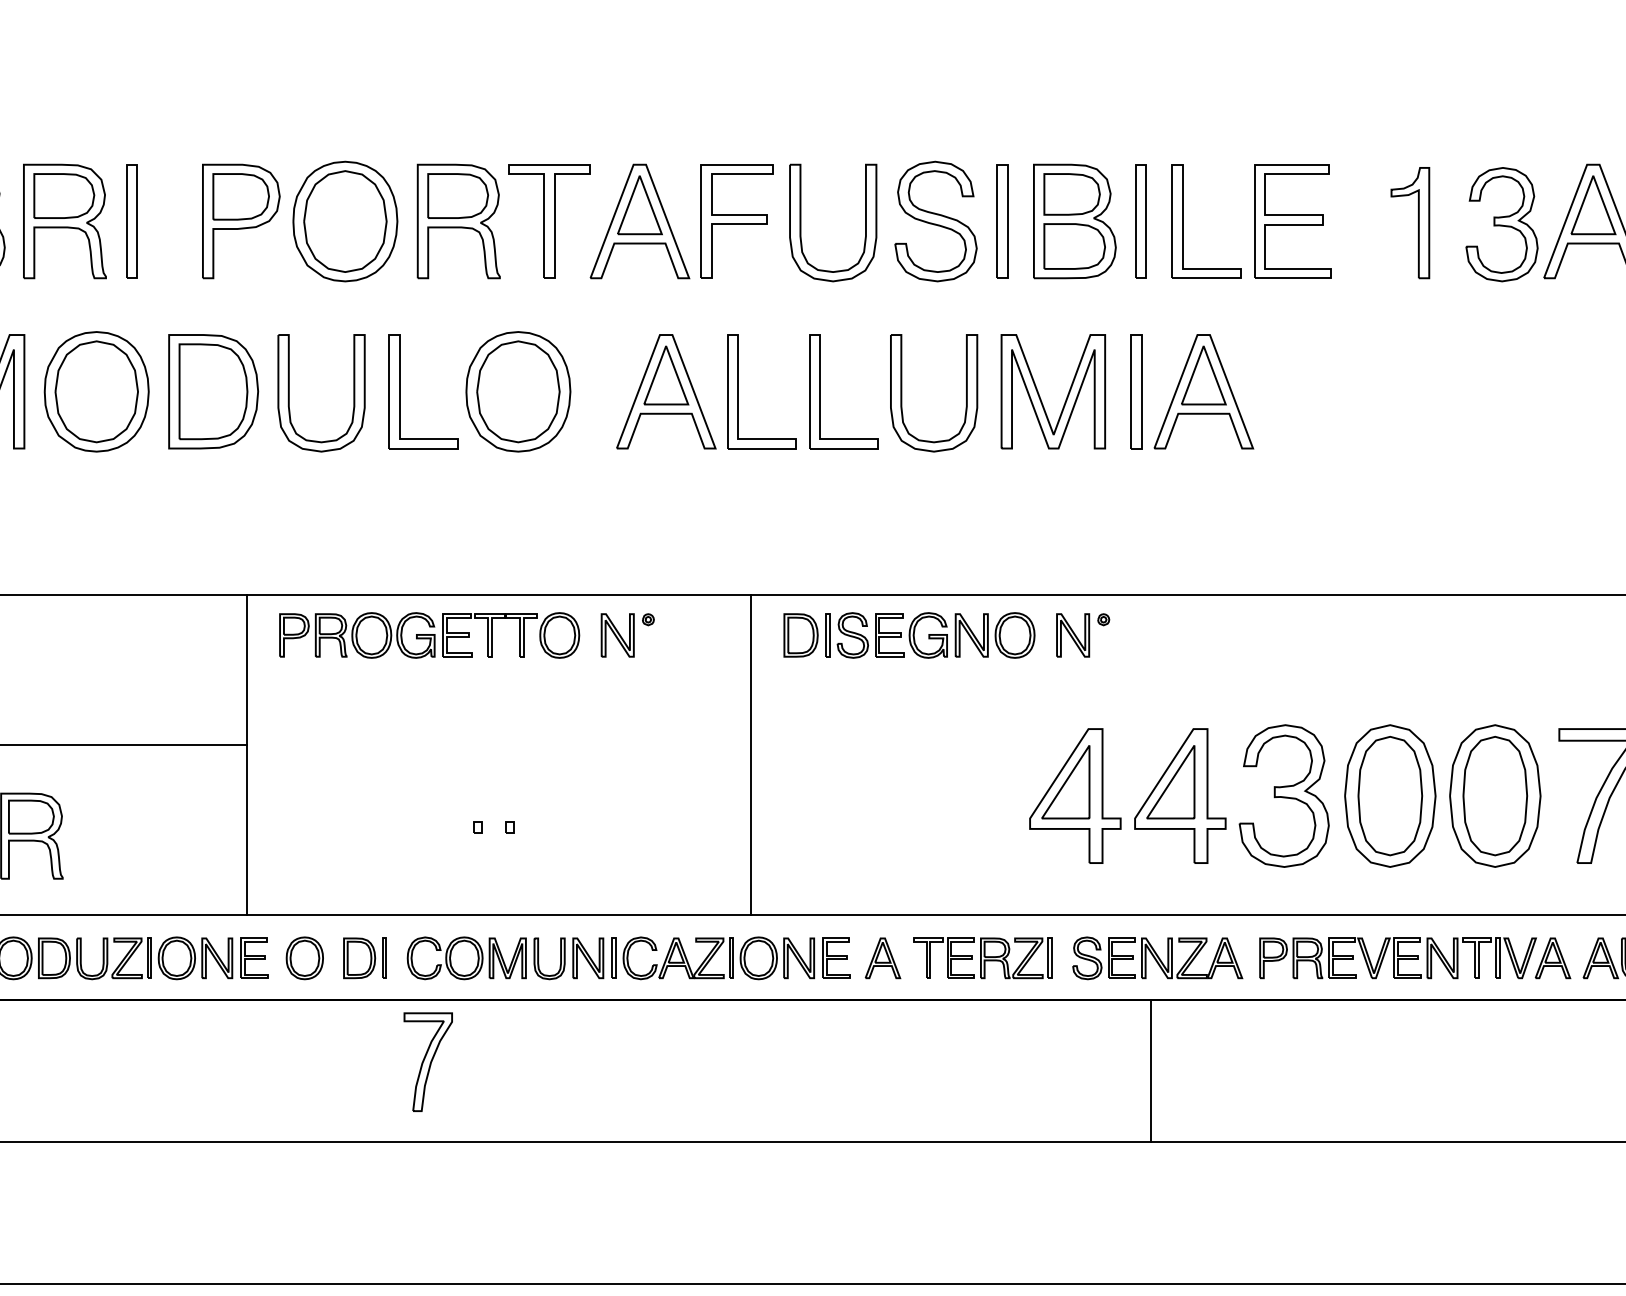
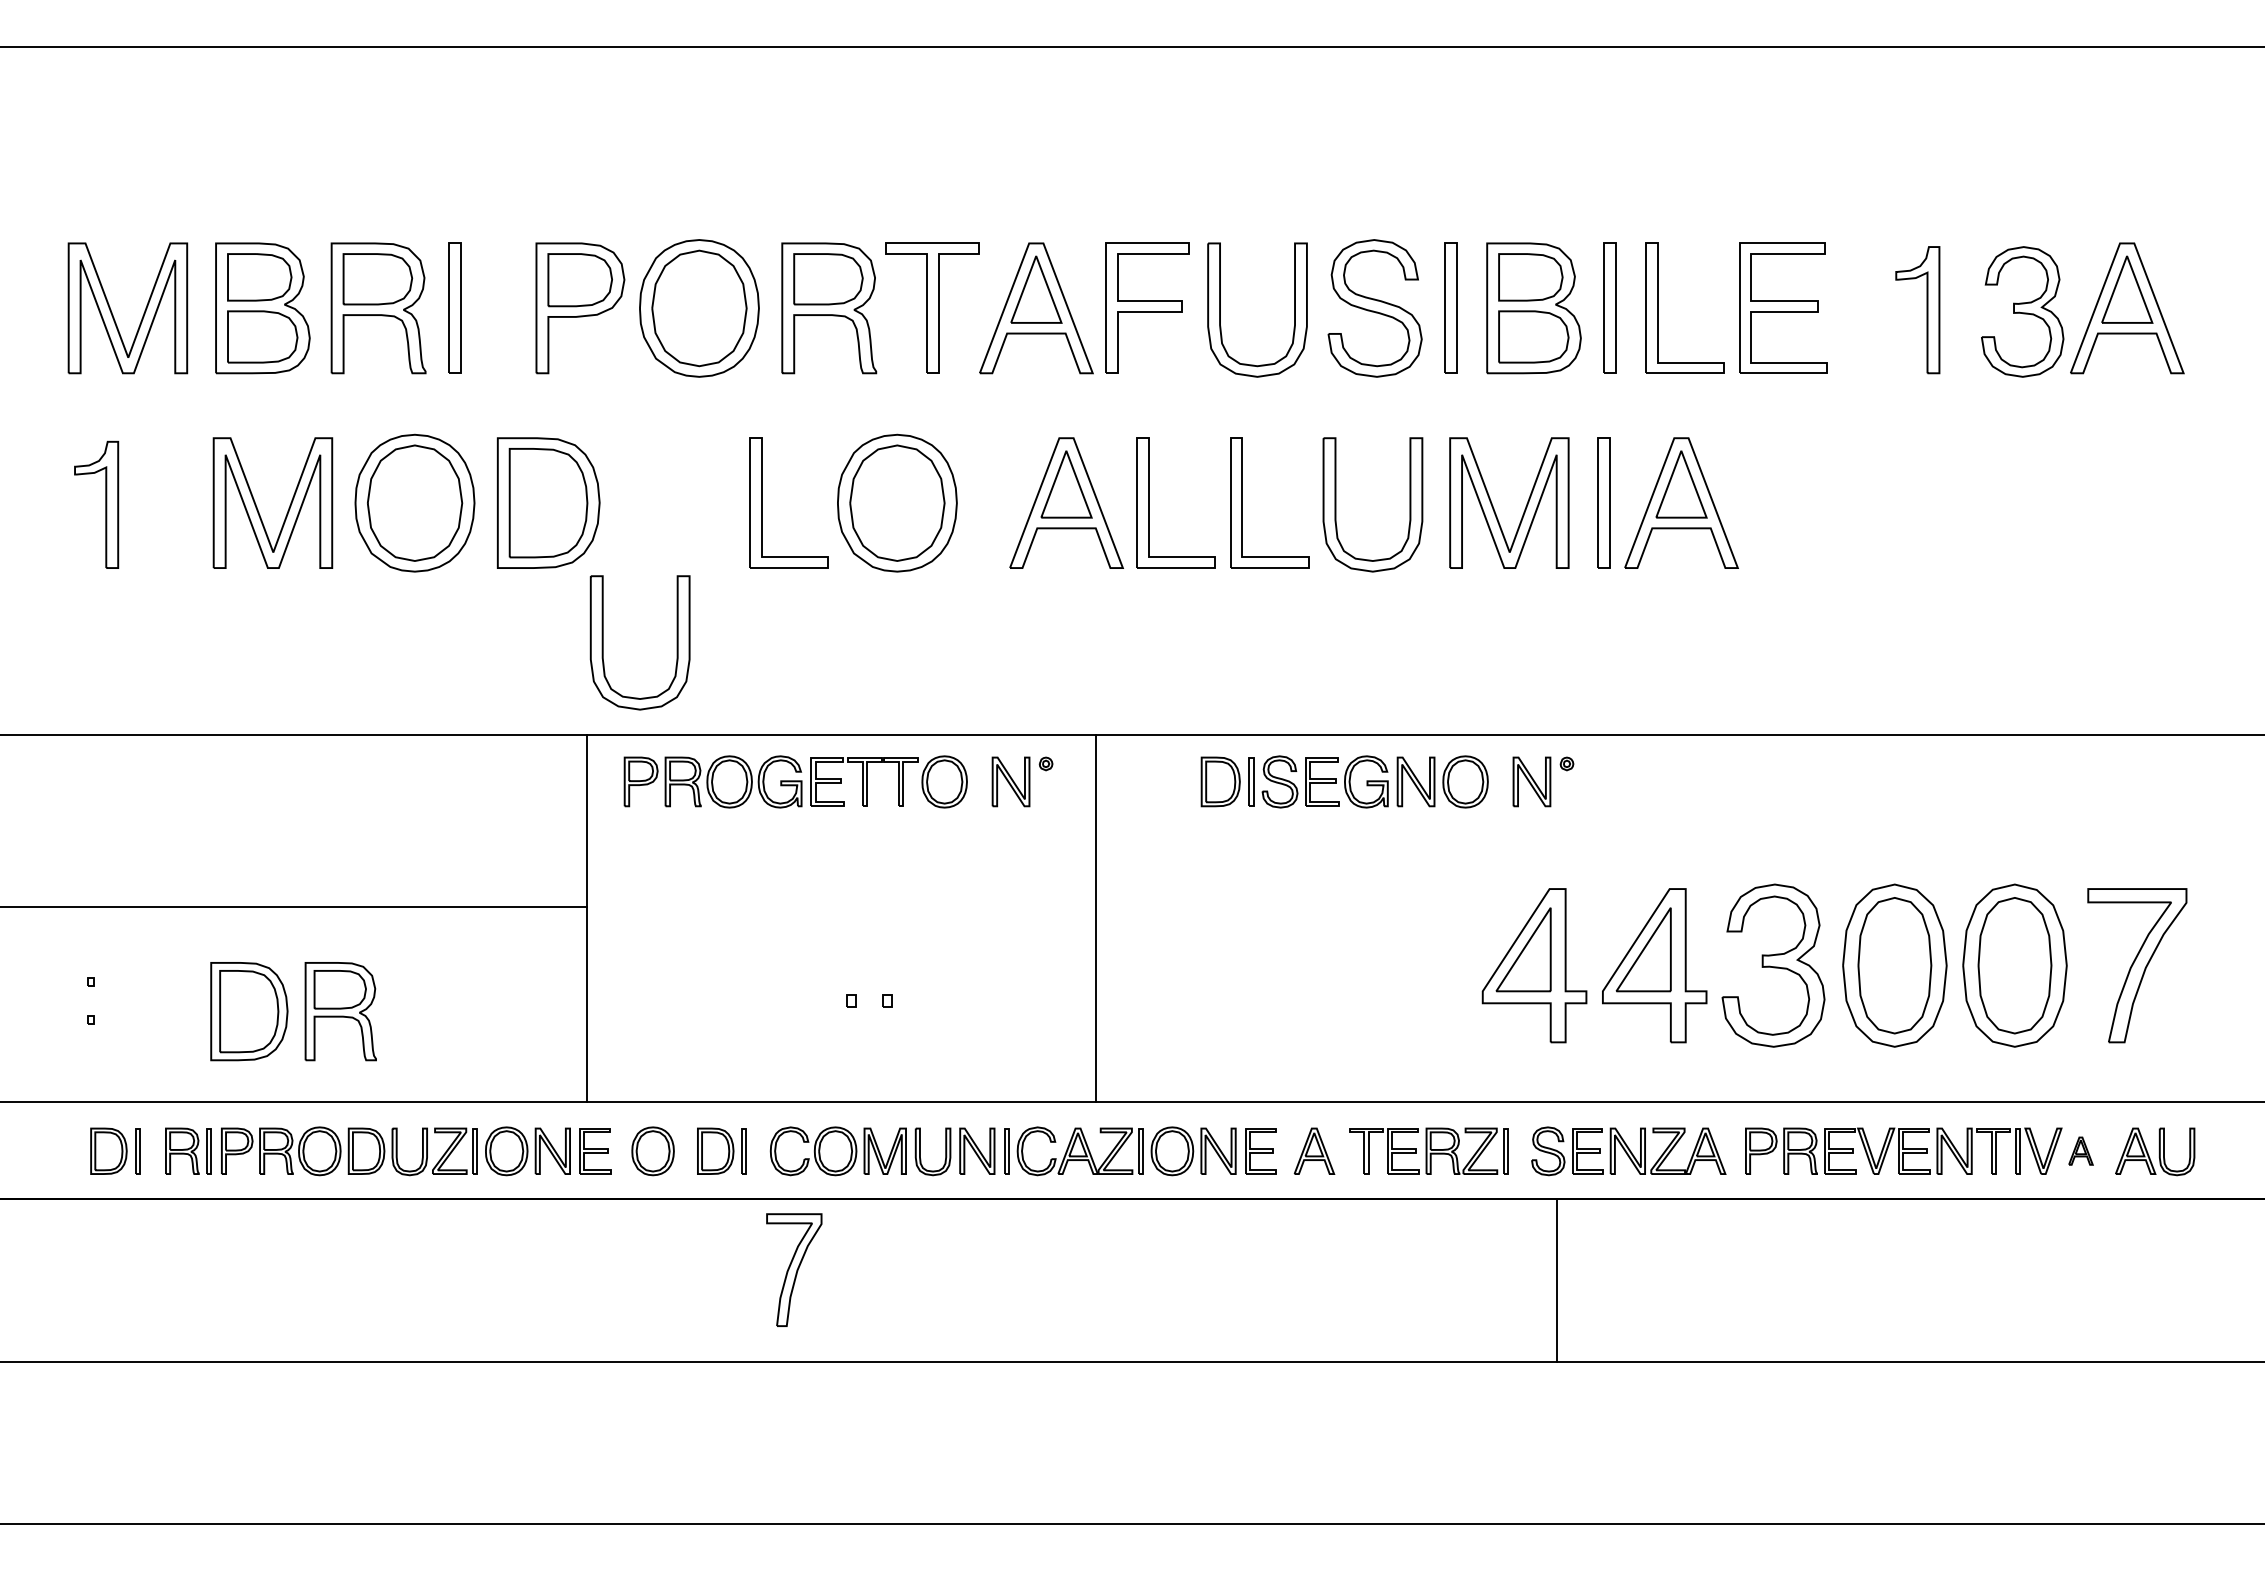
part: (289, 392) -> (603, 642), moved
line: (751, 754) -> (1095, 918), moved
part: (1552, 957) -> (2080, 1150), size x0.6
line: (1151, 1071) -> (1556, 1280), moved

